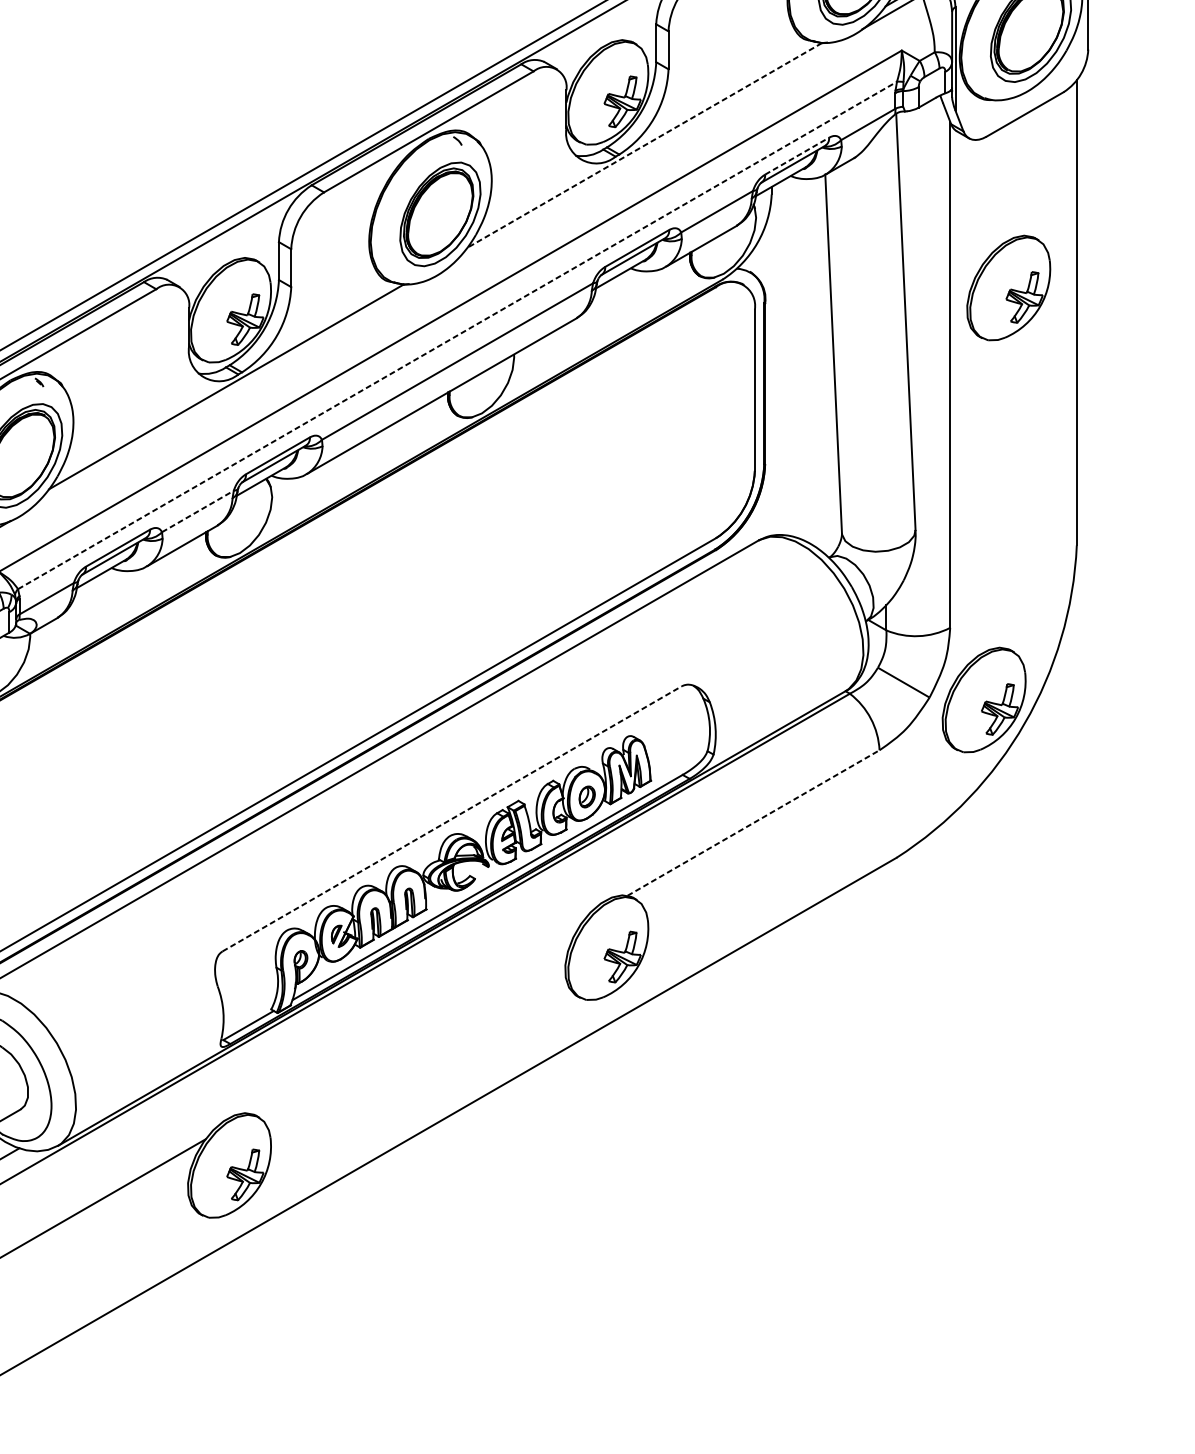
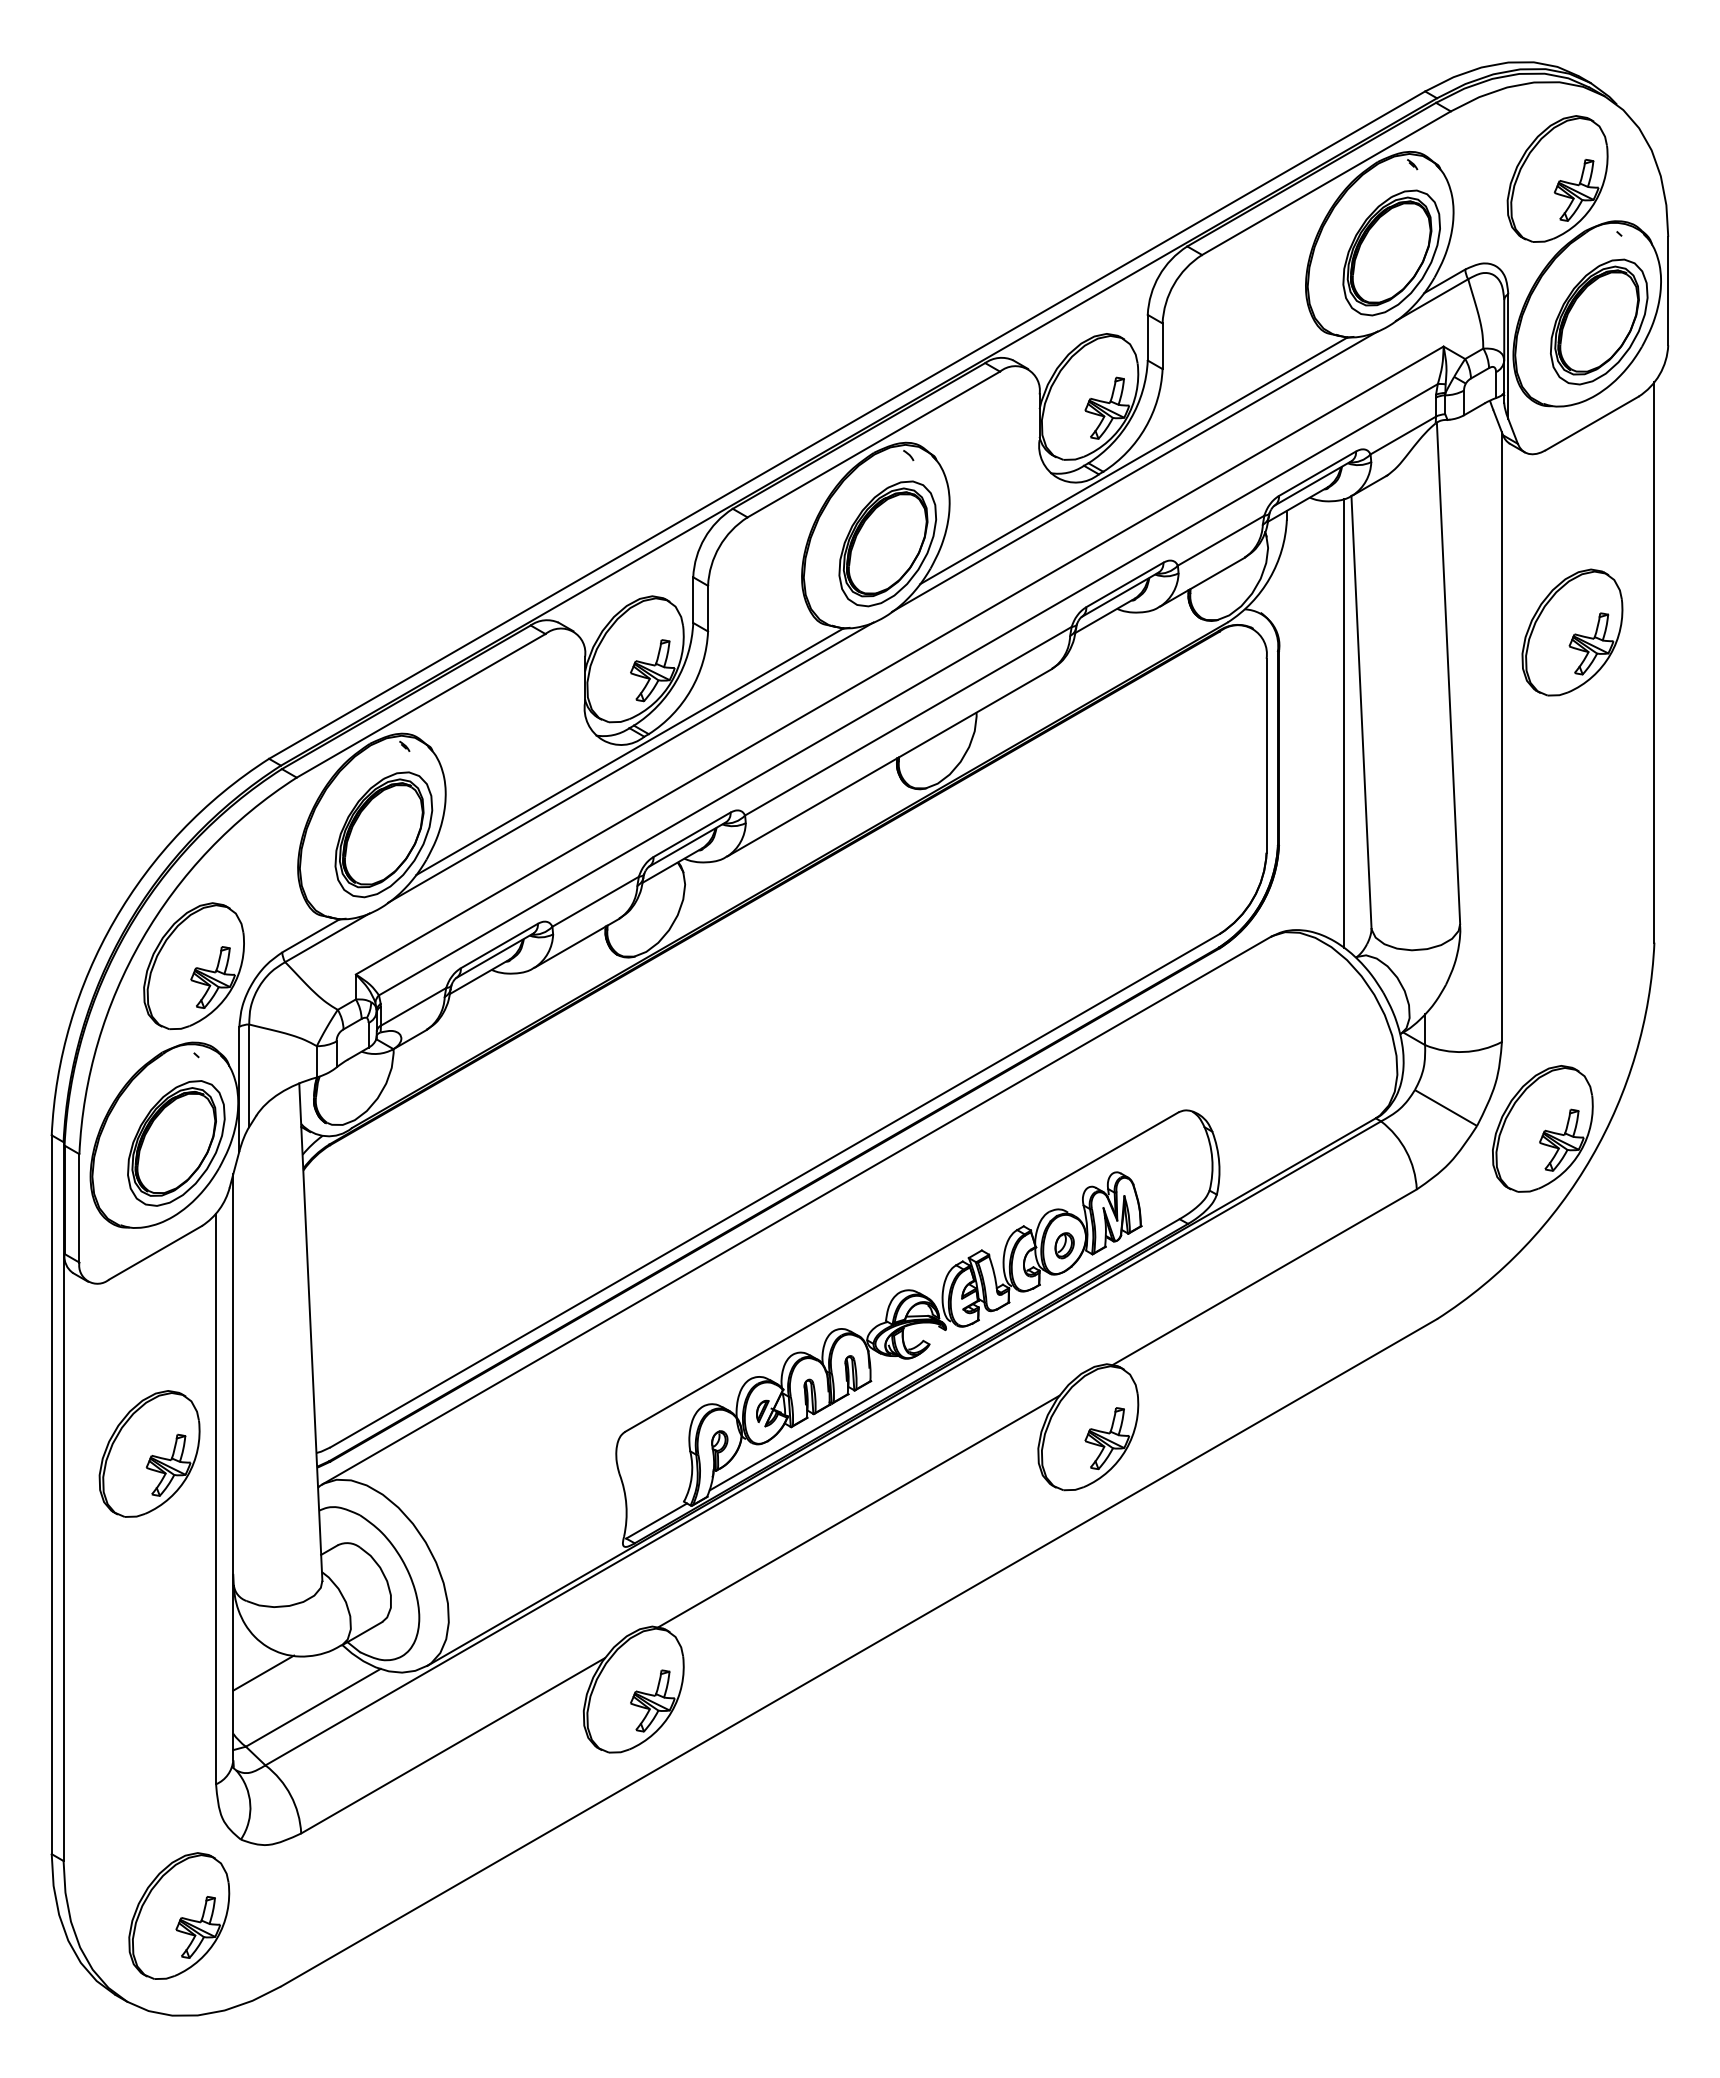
line: (644, 145) -> (1133, 460), dashed -> solid
line: (645, 154) -> (1134, 471), added
line: (797, 155) -> (1317, 473), dashed -> solid
line: (457, 335) -> (908, 689), dashed -> solid
line: (819, 362) -> (1344, 722), added
line: (226, 395) -> (630, 762), added
line: (197, 511) -> (595, 901), dashed -> solid
line: (452, 818) -> (902, 1271), dashed -> solid
line: (753, 822) -> (1265, 1276), dashed -> solid
line: (416, 1017) -> (858, 1511), added

